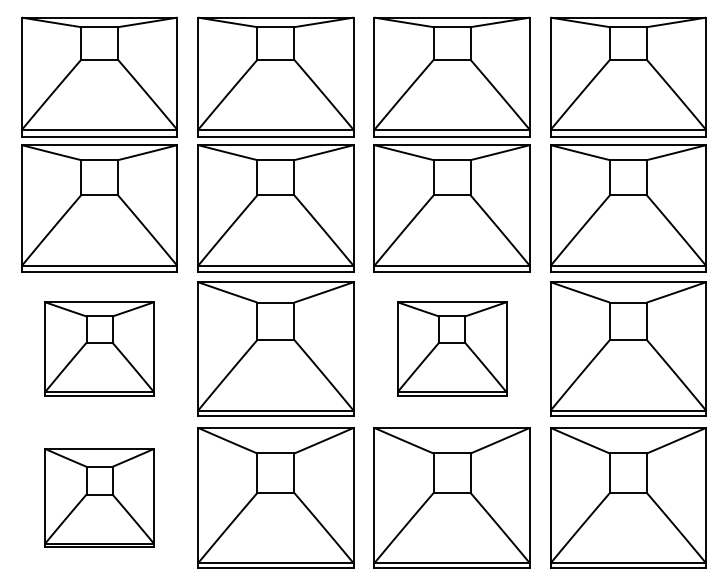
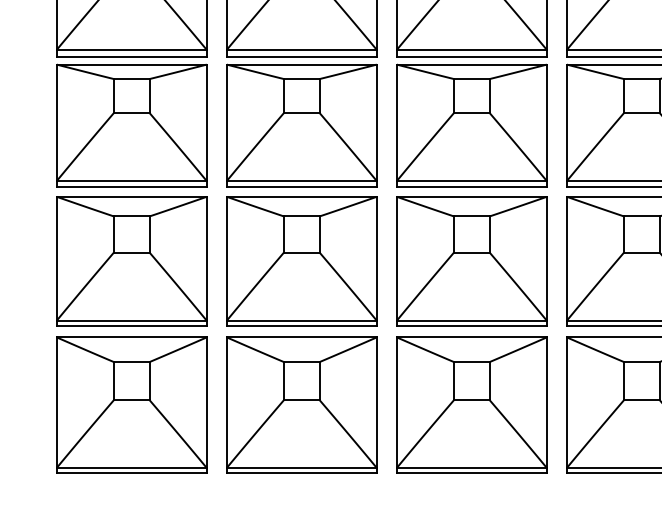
part: (99, 348) -> (131, 260), size x1.43
part: (451, 348) -> (471, 260), size x1.43
part: (99, 497) -> (131, 404), size x1.43

